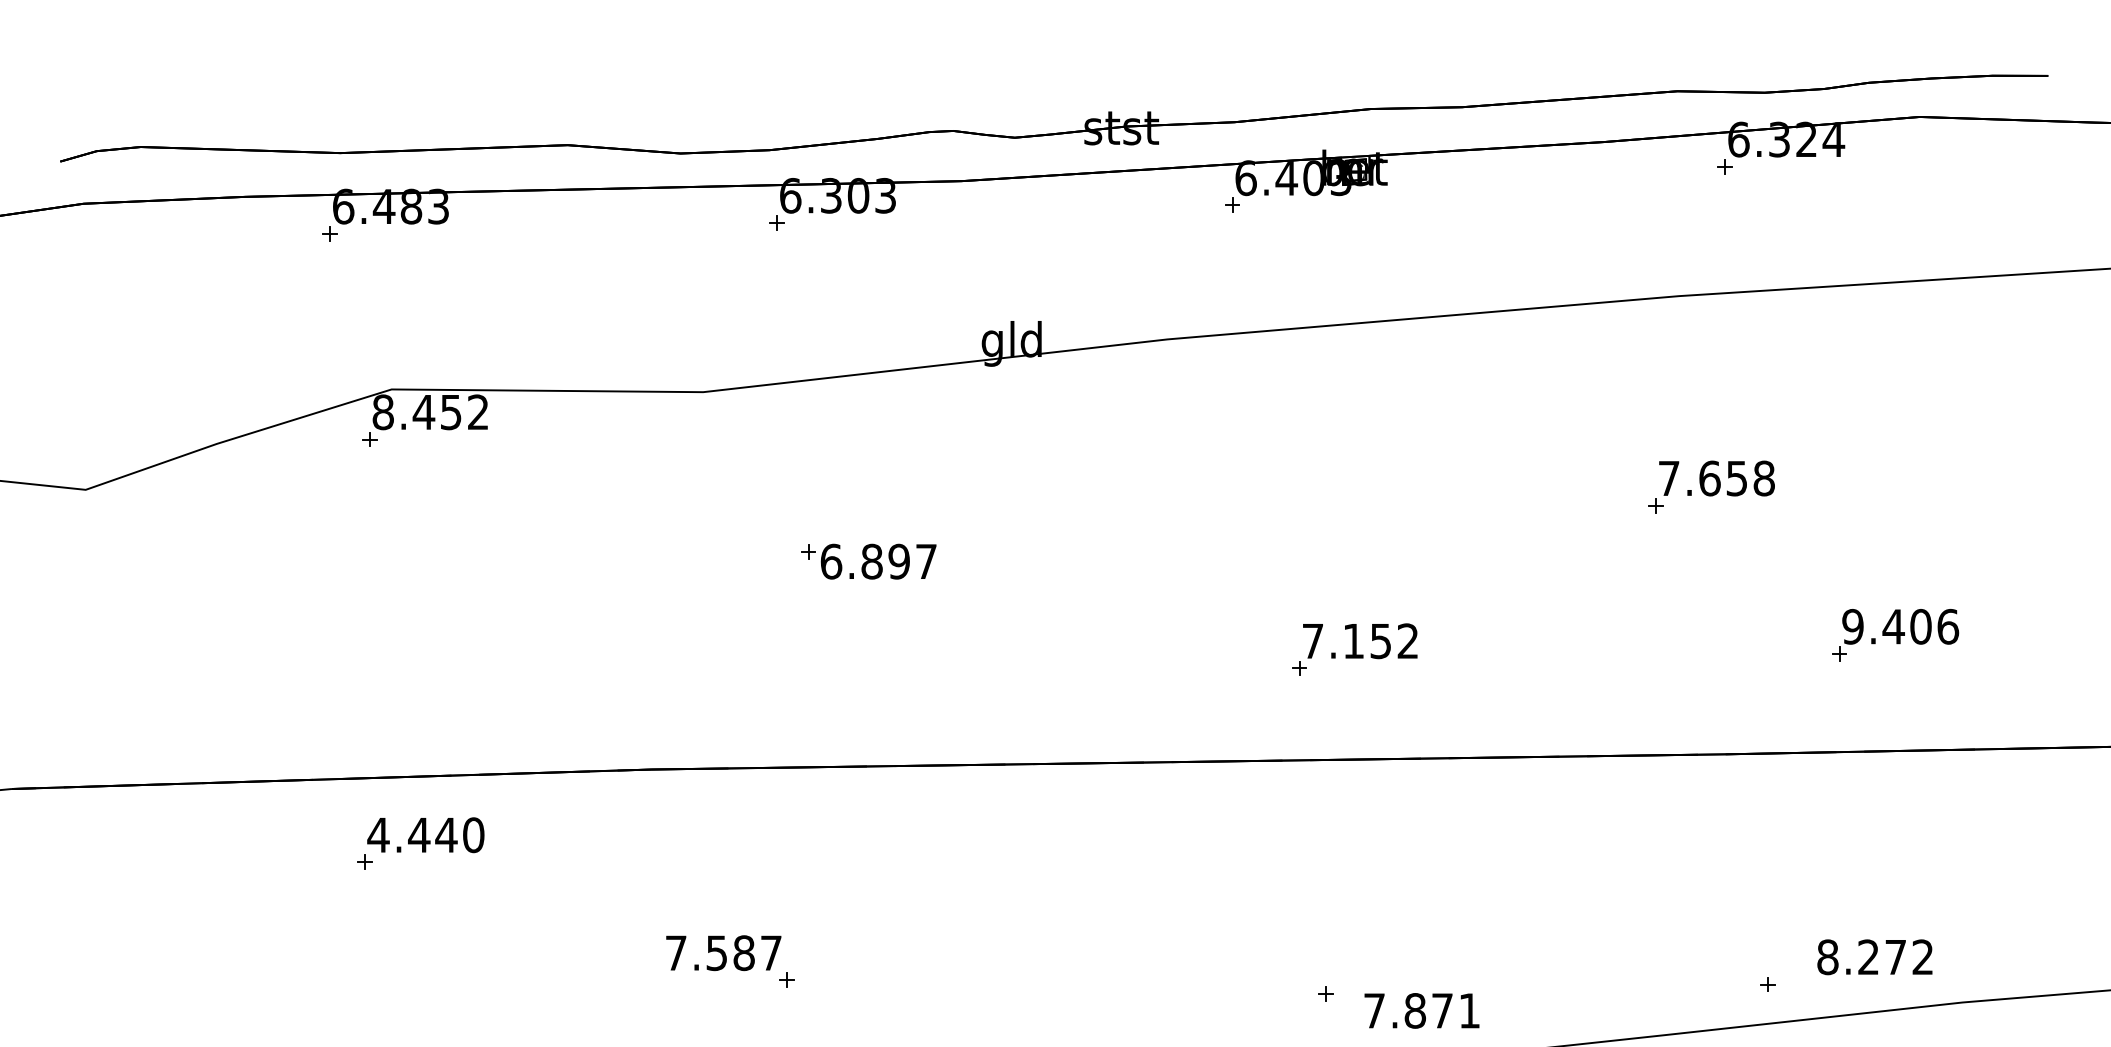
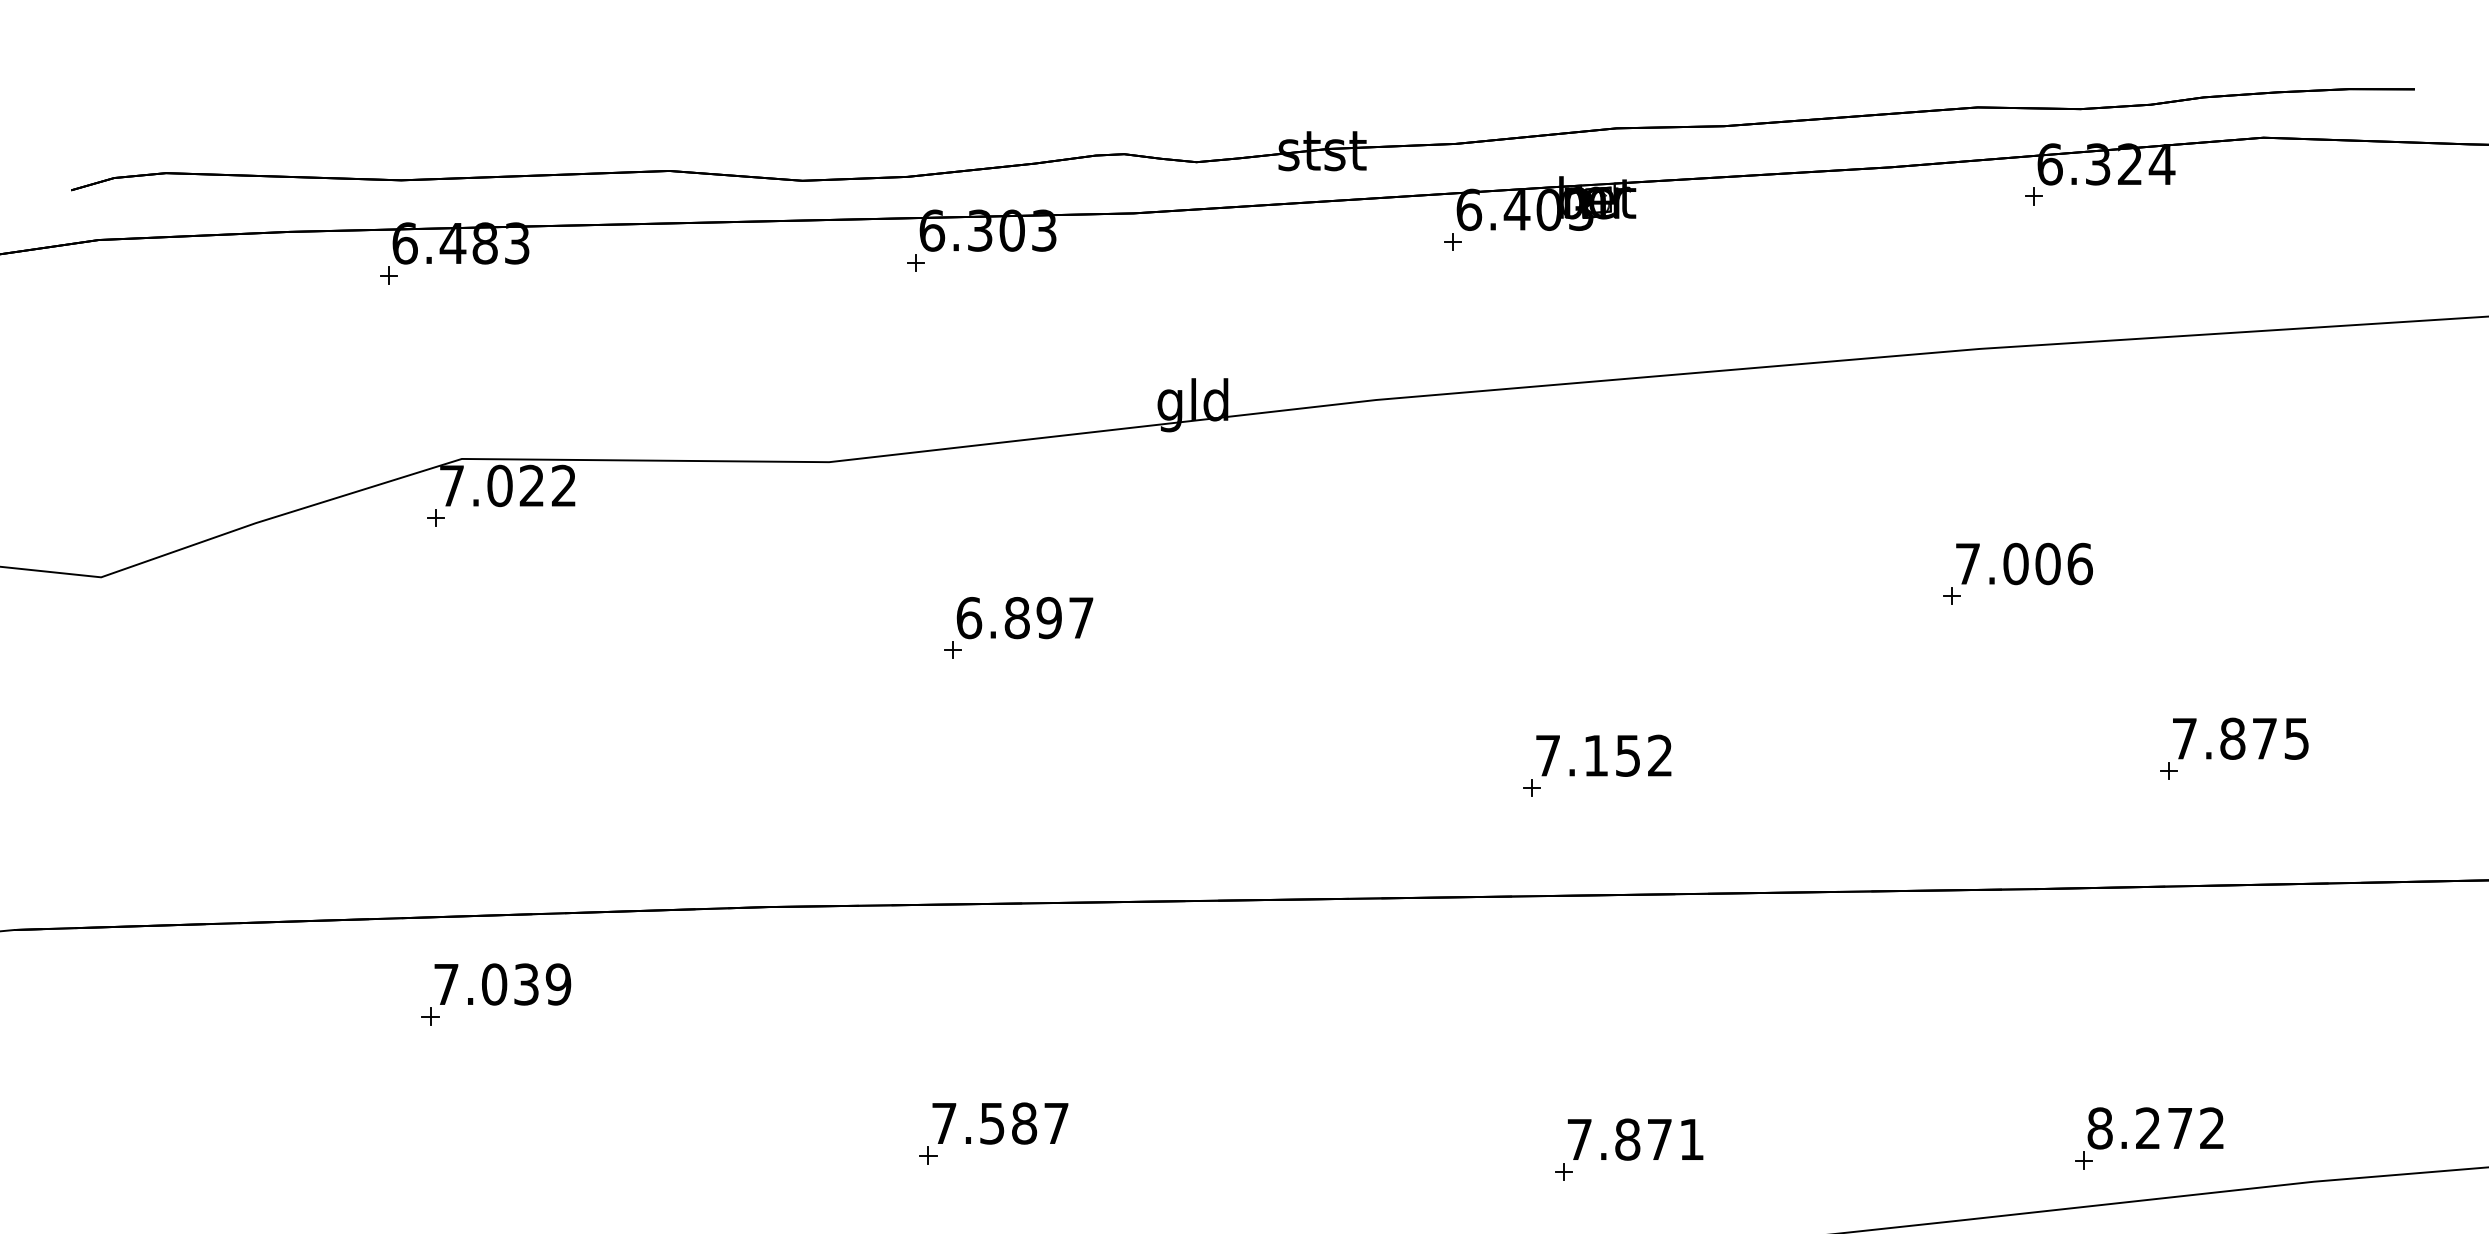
text: (416, 411) -> (491, 485), 8.452 -> 7.022
text: (1736, 478) -> (2047, 563), 7.658 -> 7.006
text: (878, 562) -> (1024, 618), moved
text: (1900, 626) -> (2240, 738), 9.406 -> 7.875
text: (426, 835) -> (502, 984), 4.440 -> 7.039
text: (723, 953) -> (1000, 1123), moved
text: (1874, 957) -> (2155, 1128), moved
text: (1421, 1010) -> (1635, 1139), moved

